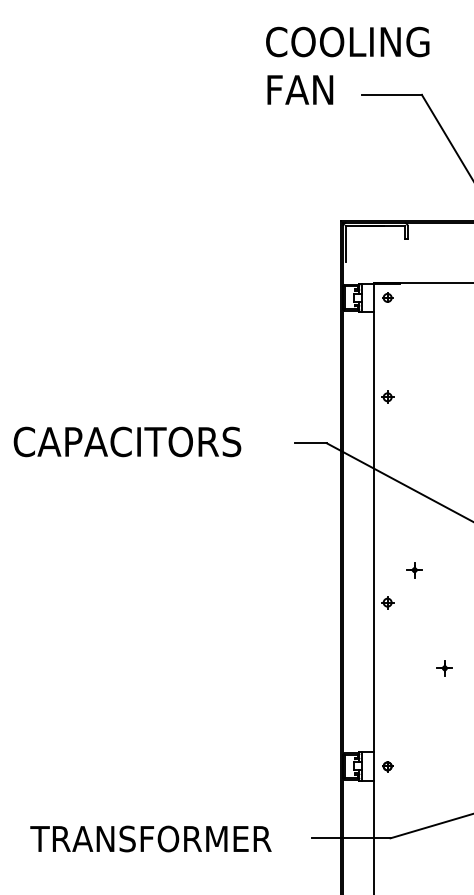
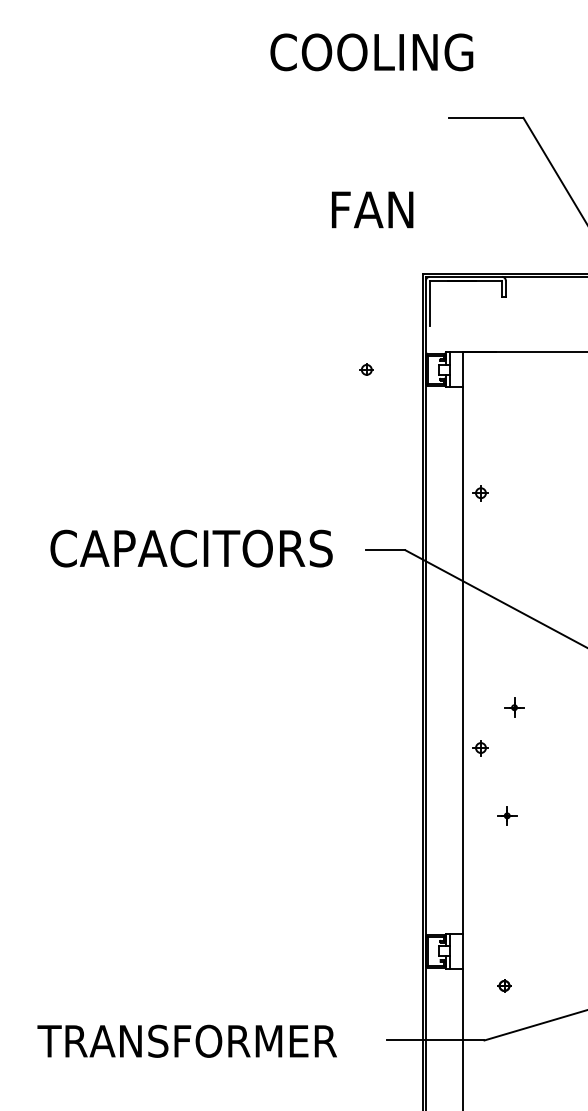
text: (347, 41) -> (371, 51), moved
text: (300, 89) -> (372, 209), moved
part: (387, 297) -> (366, 369), moved
text: (127, 441) -> (191, 548), moved
part: (444, 668) -> (506, 816), moved
part: (387, 766) -> (504, 986), moved

